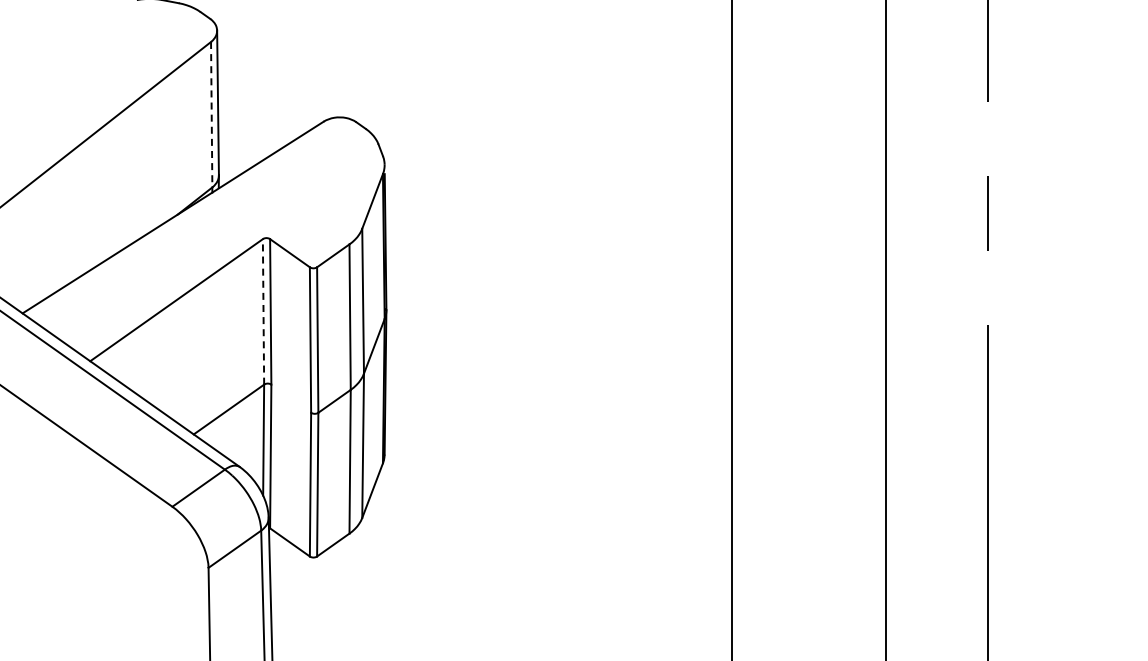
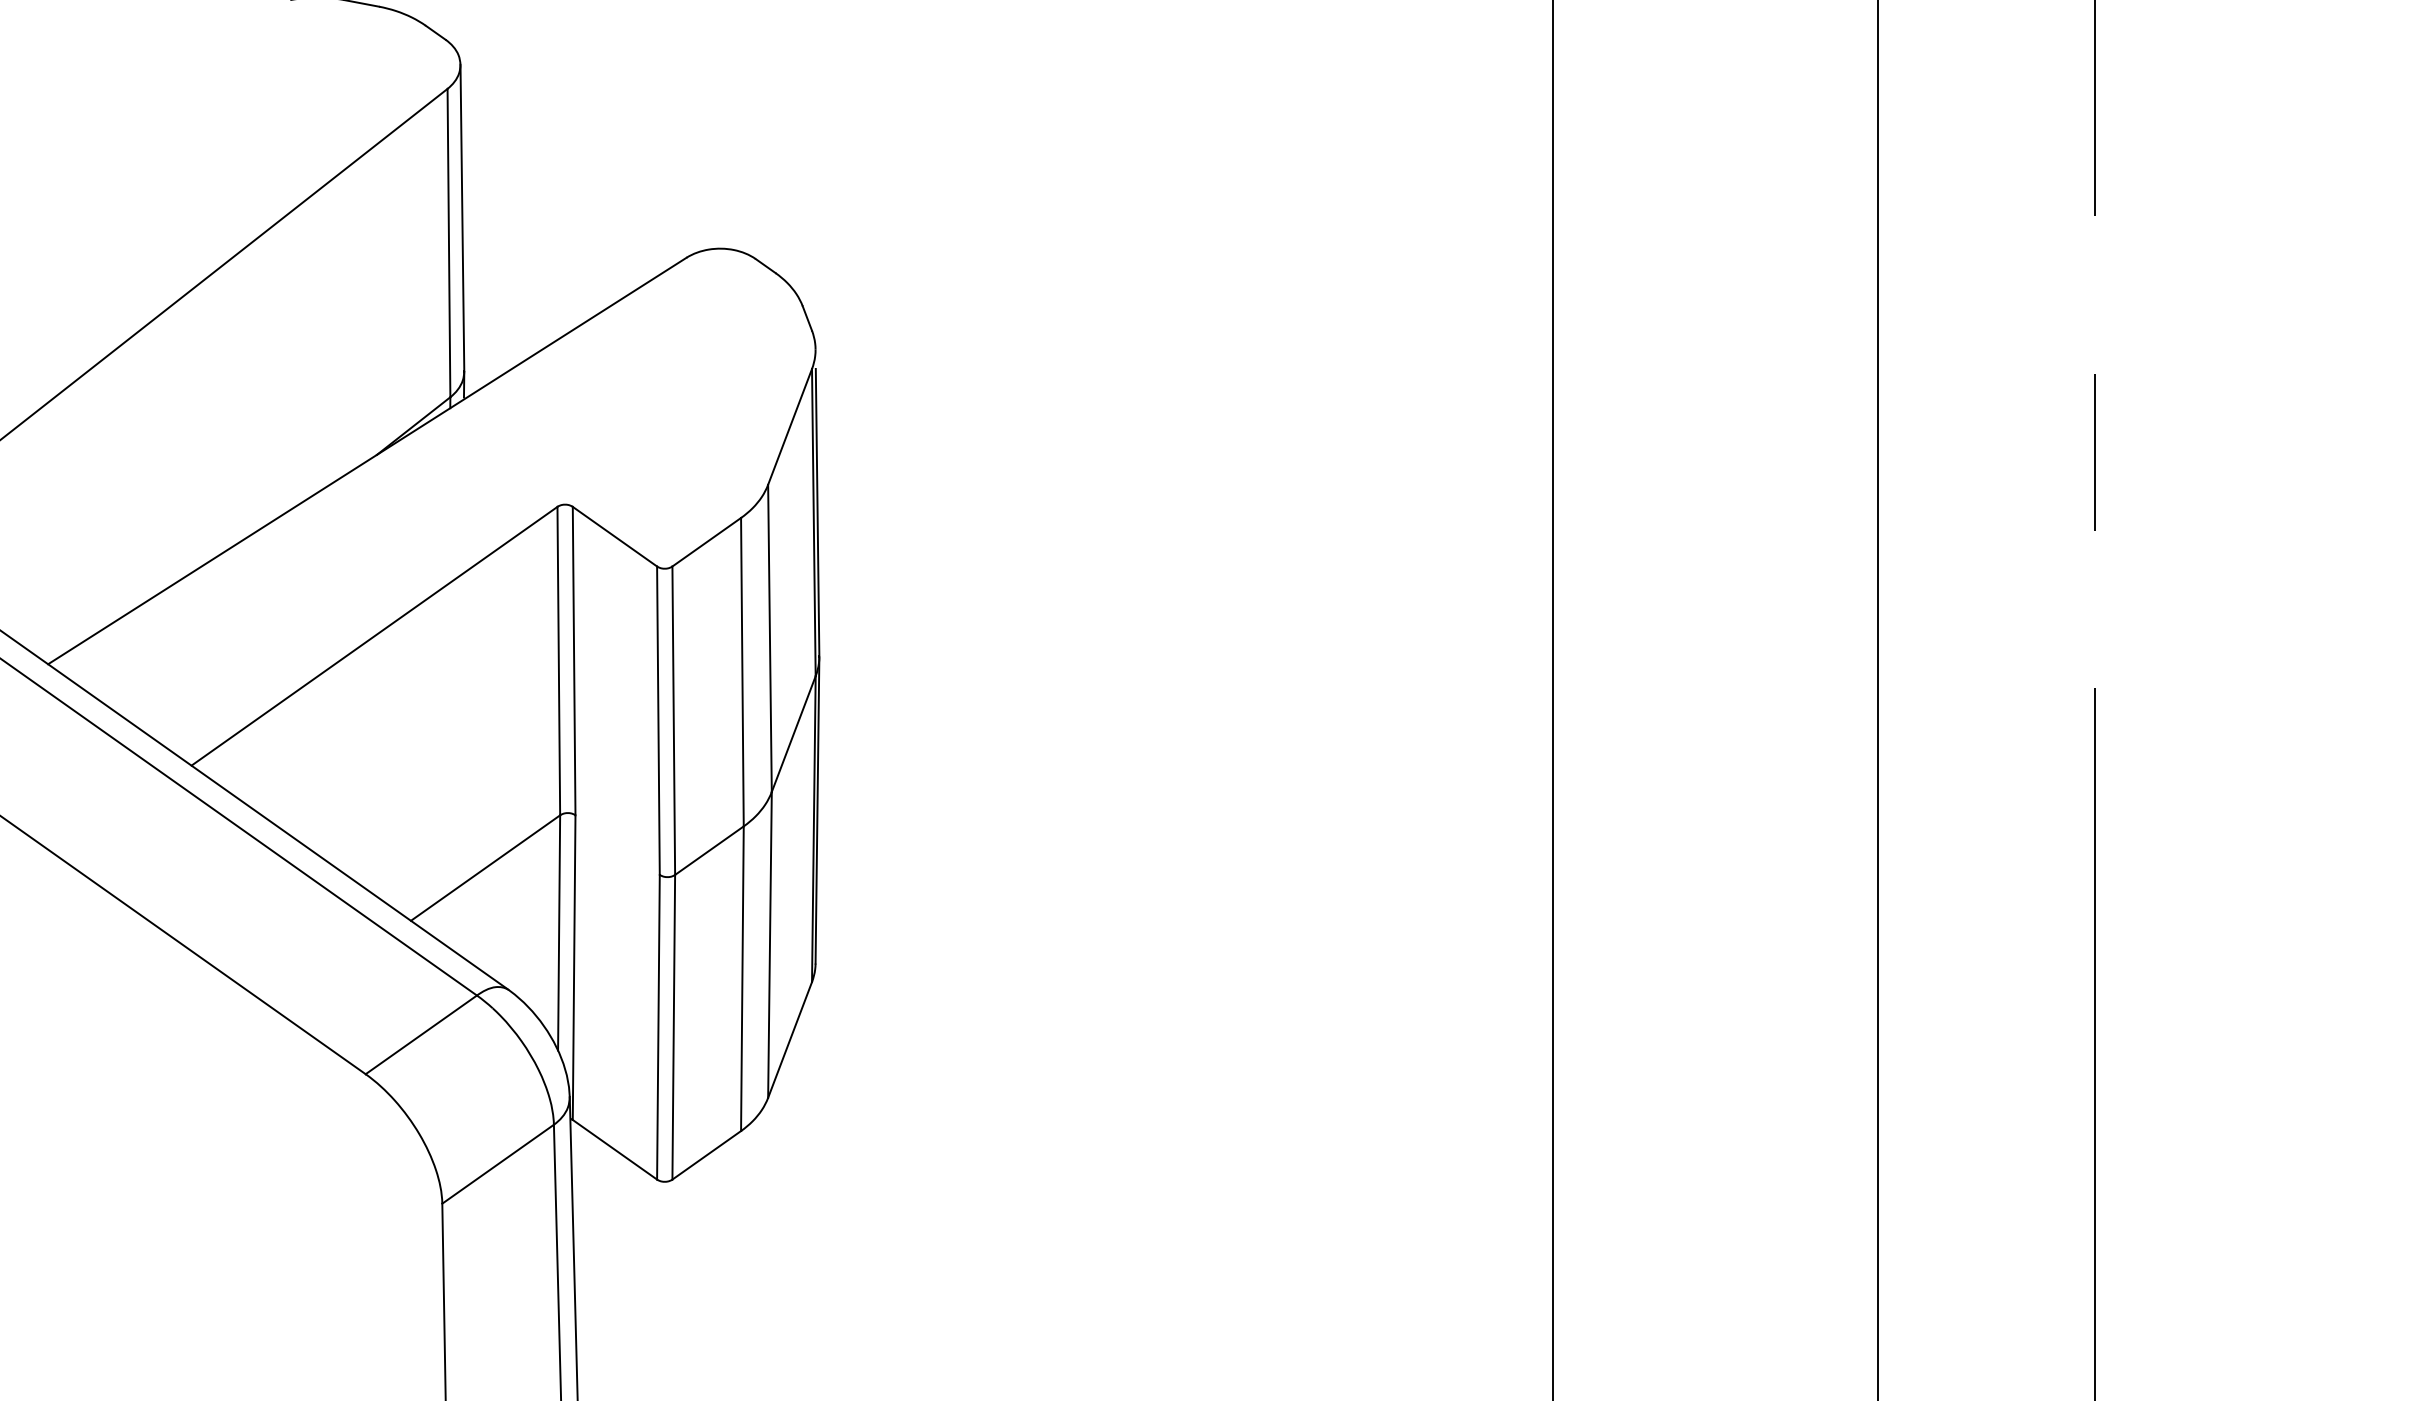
line: (211, 114) -> (448, 242), dashed -> solid
line: (263, 311) -> (558, 660), dashed -> solid

